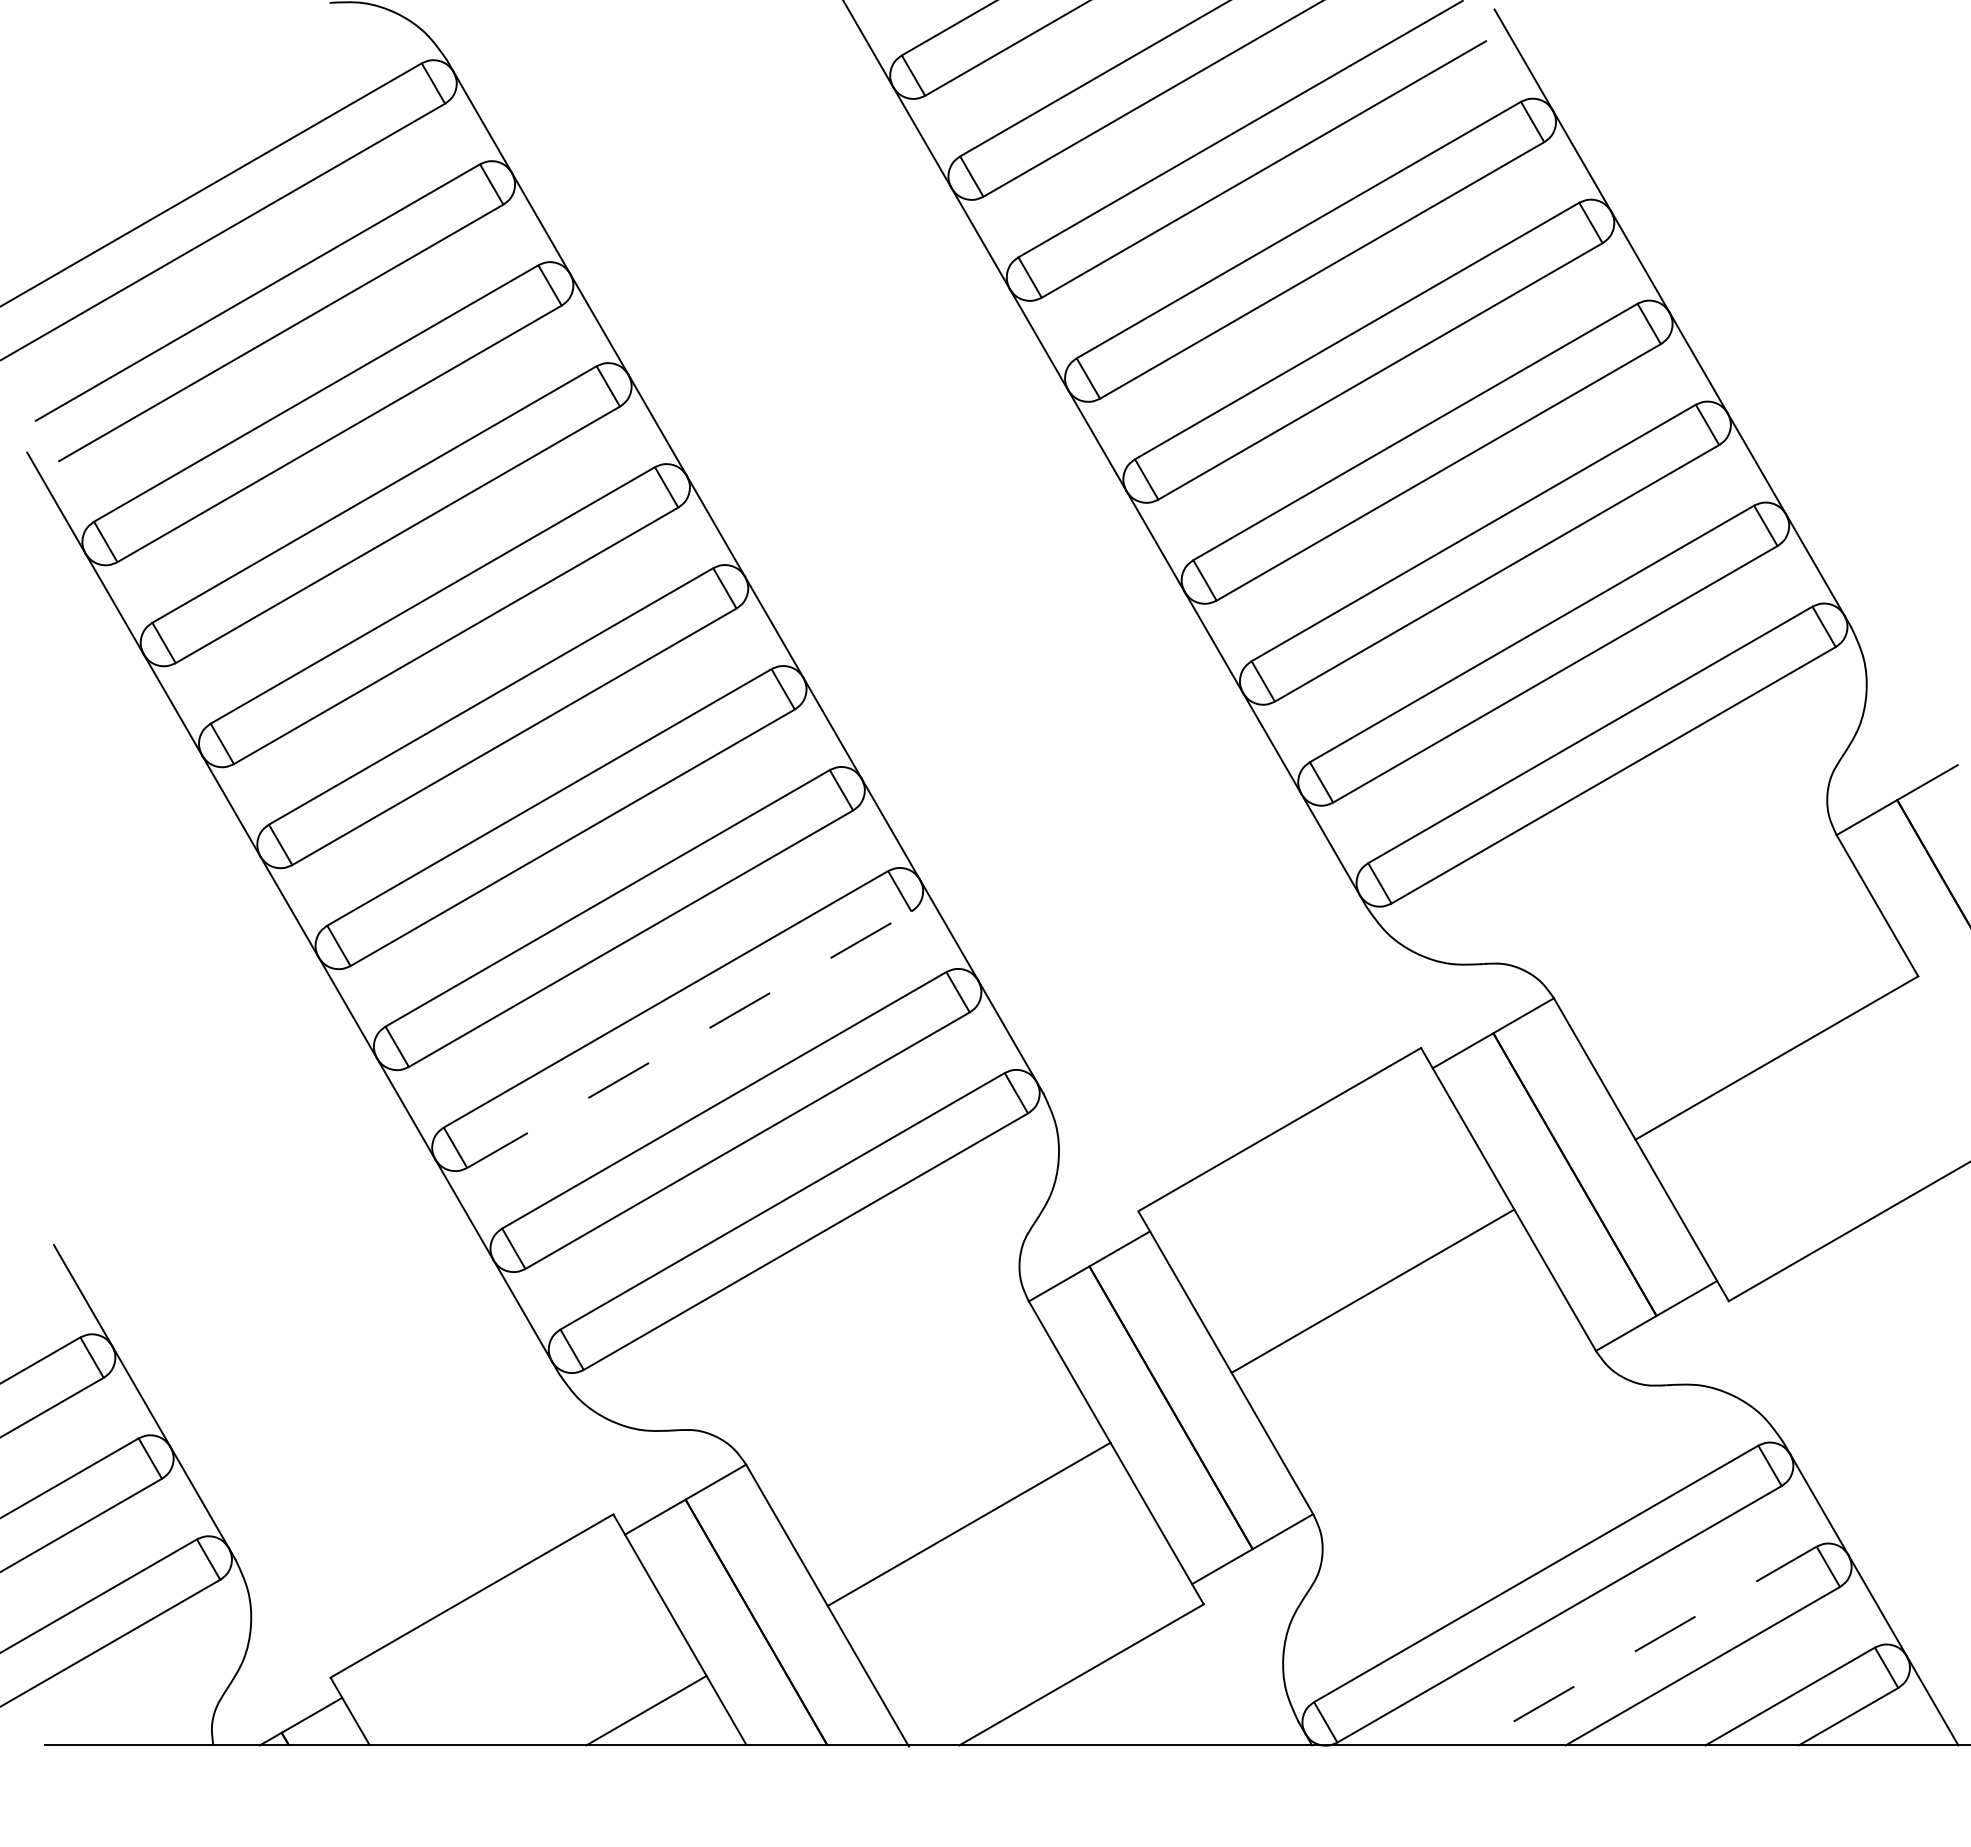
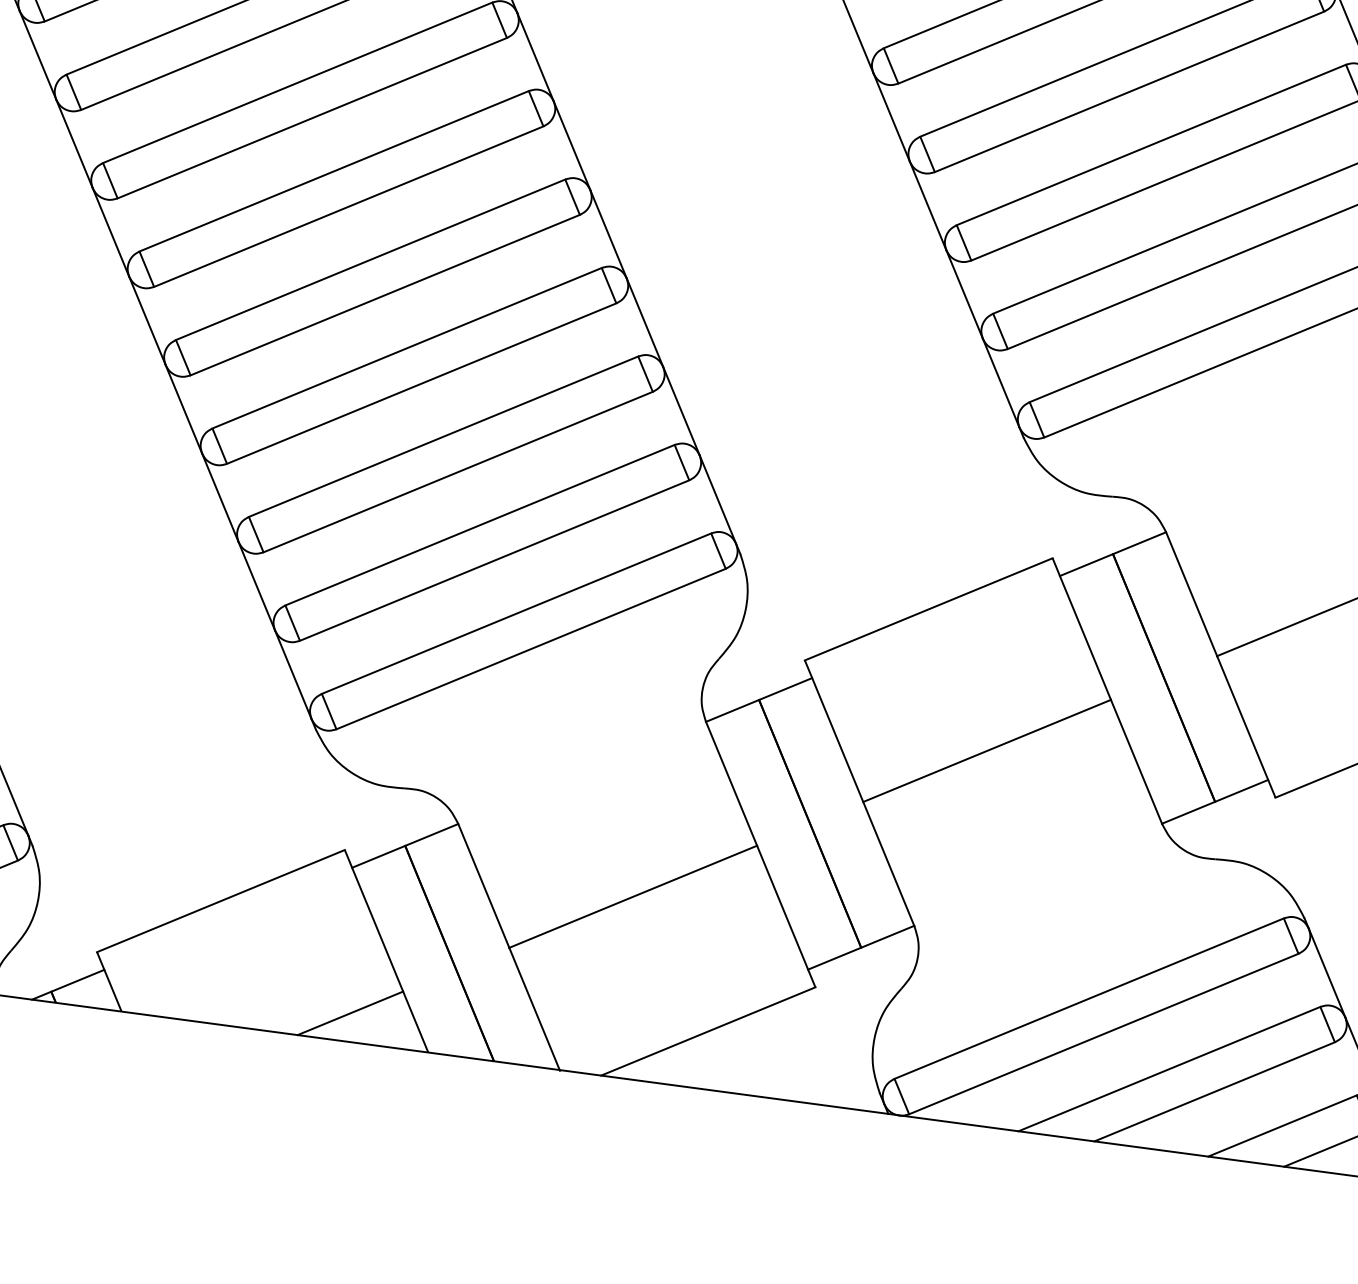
line: (689, 1039) -> (458, 471), dashed -> solid
line: (1644, 1646) -> (1169, 1069), dashed -> solid

